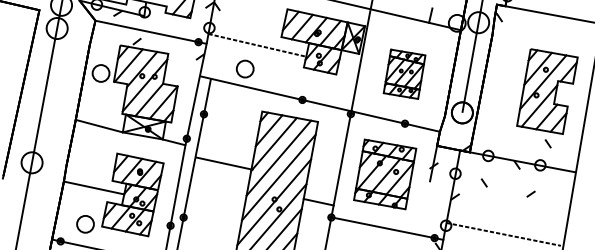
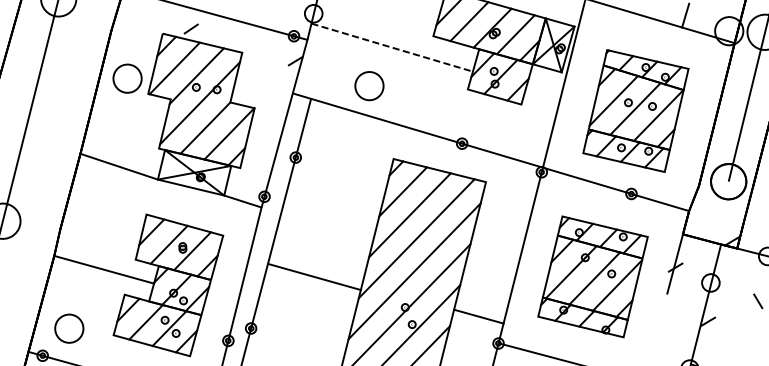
part: (404, 74) -> (635, 111), size x1.43
line: (224, 163) -> (314, 276), moved
part: (85, 224) -> (69, 329), moved

